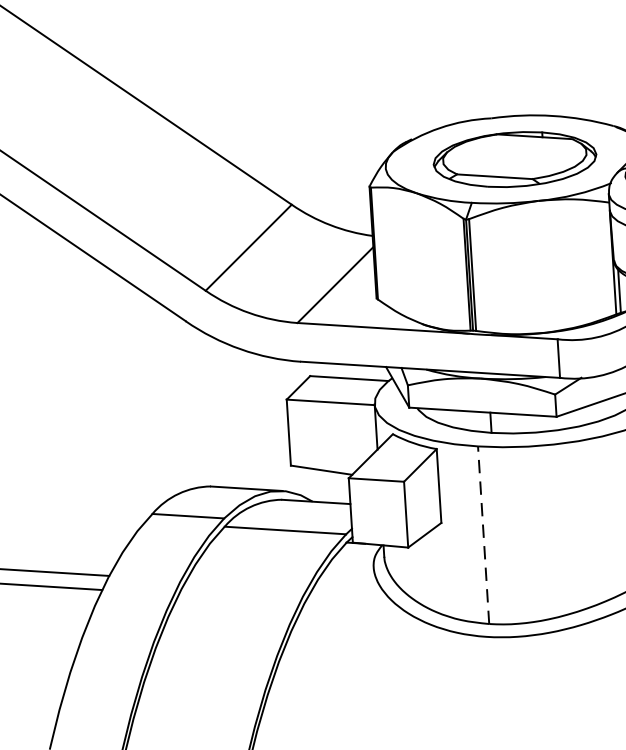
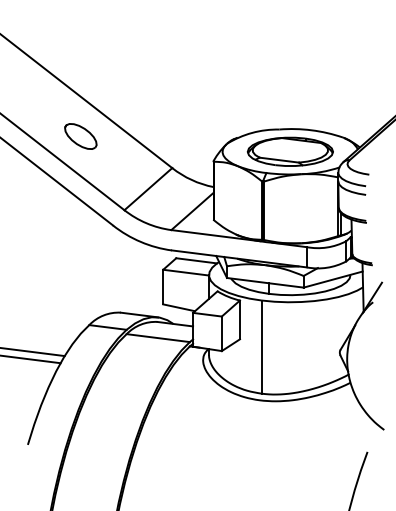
part: (113, 155) -> (80, 136), added
line: (483, 535) -> (261, 347), dashed -> solid

